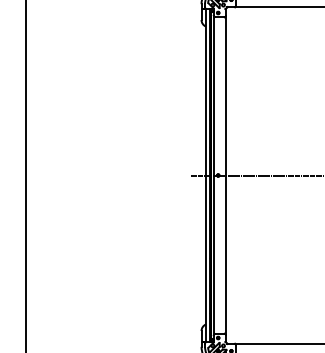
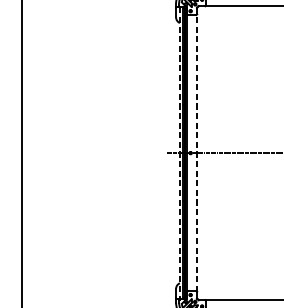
line: (205, 175) -> (179, 153), solid -> dashed
line: (225, 175) -> (197, 153), solid -> dashed

